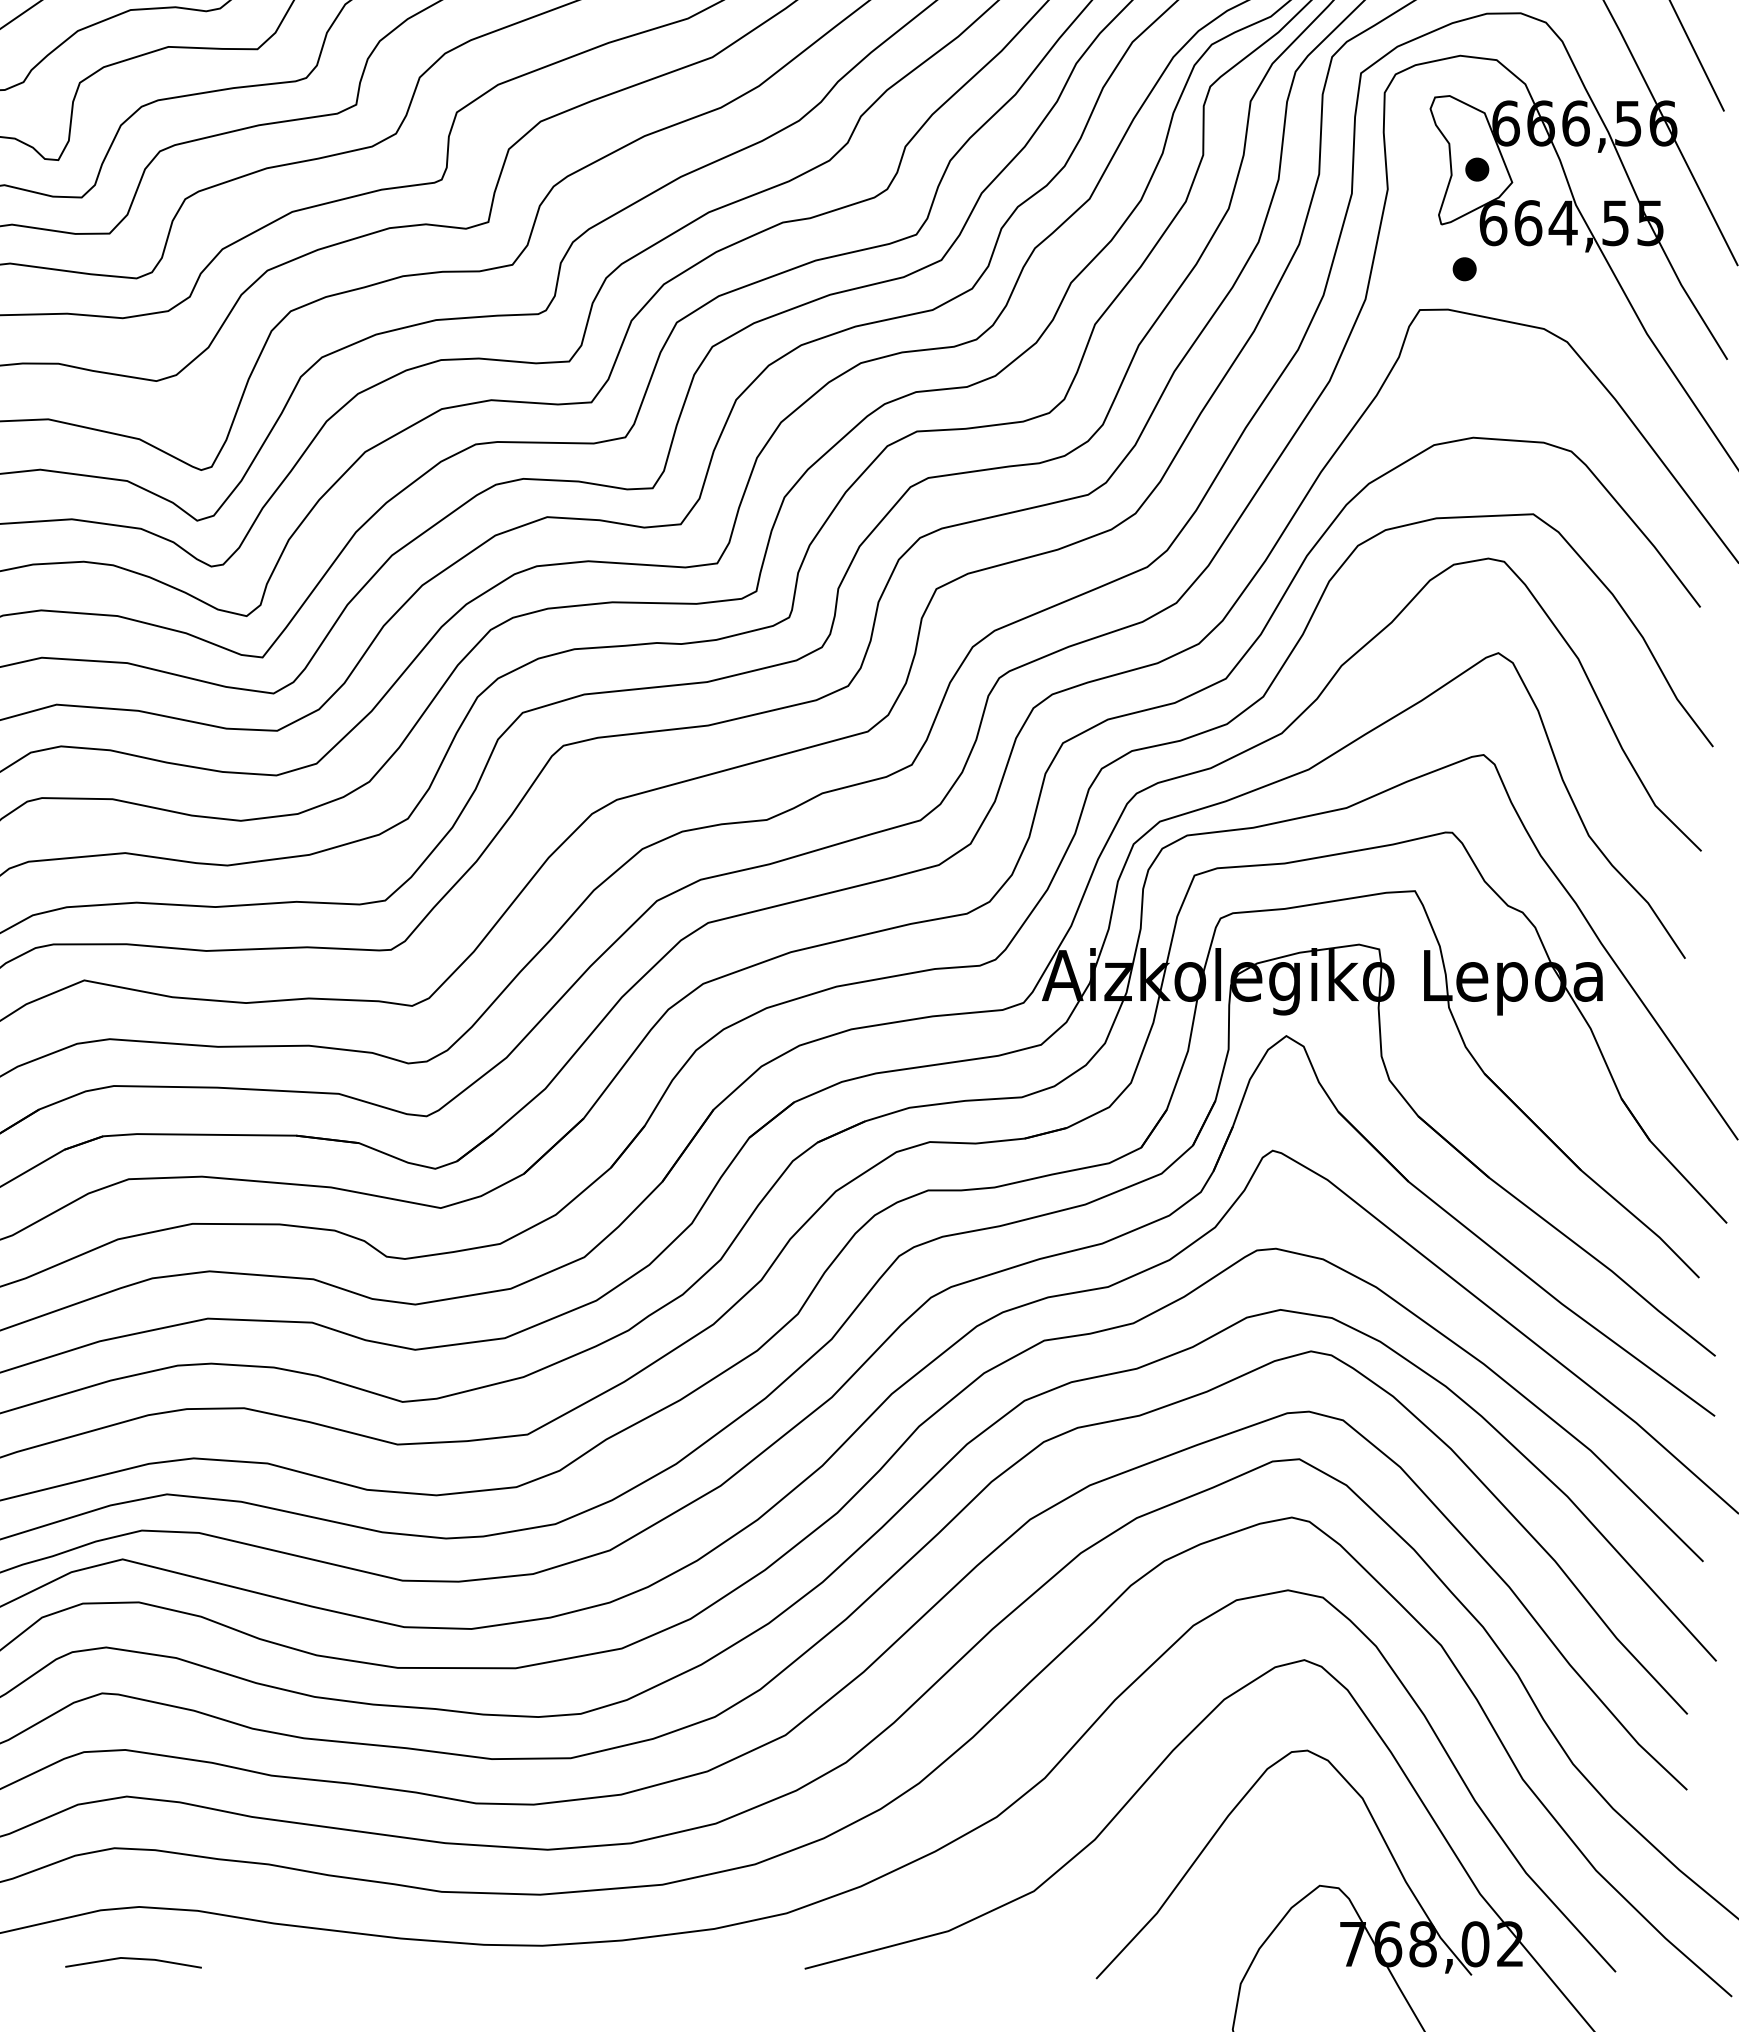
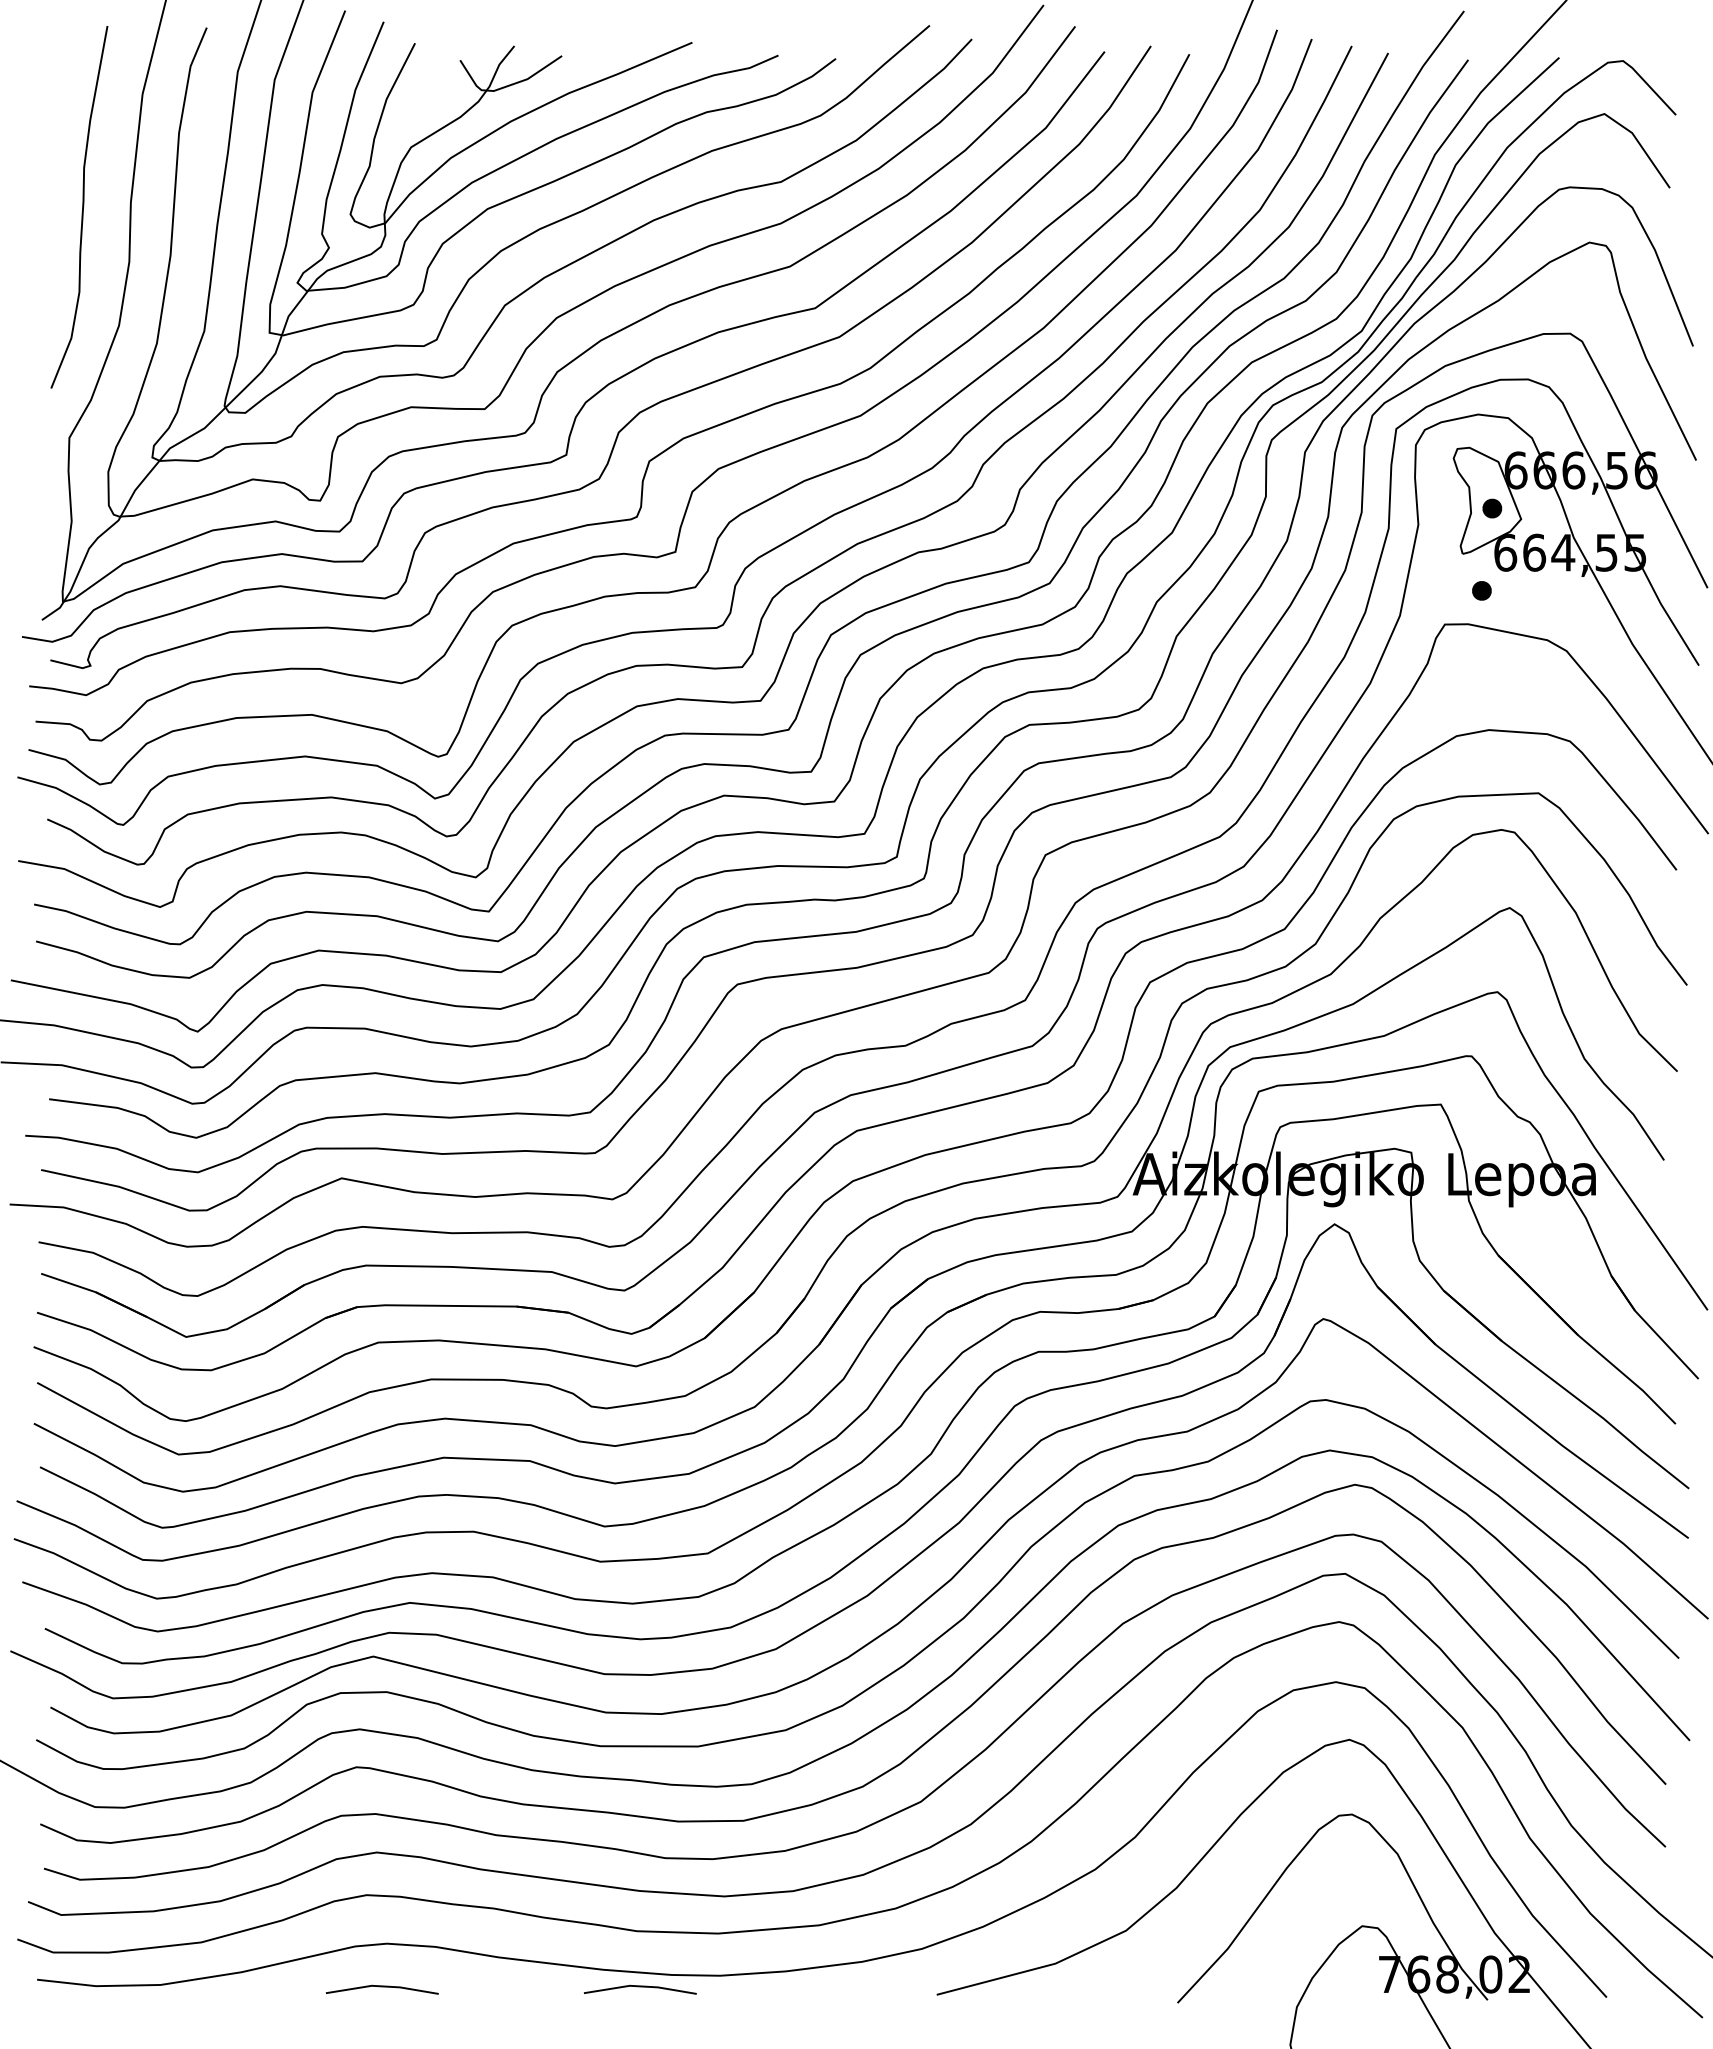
line: (444, 1960) -> (639, 1987), added

